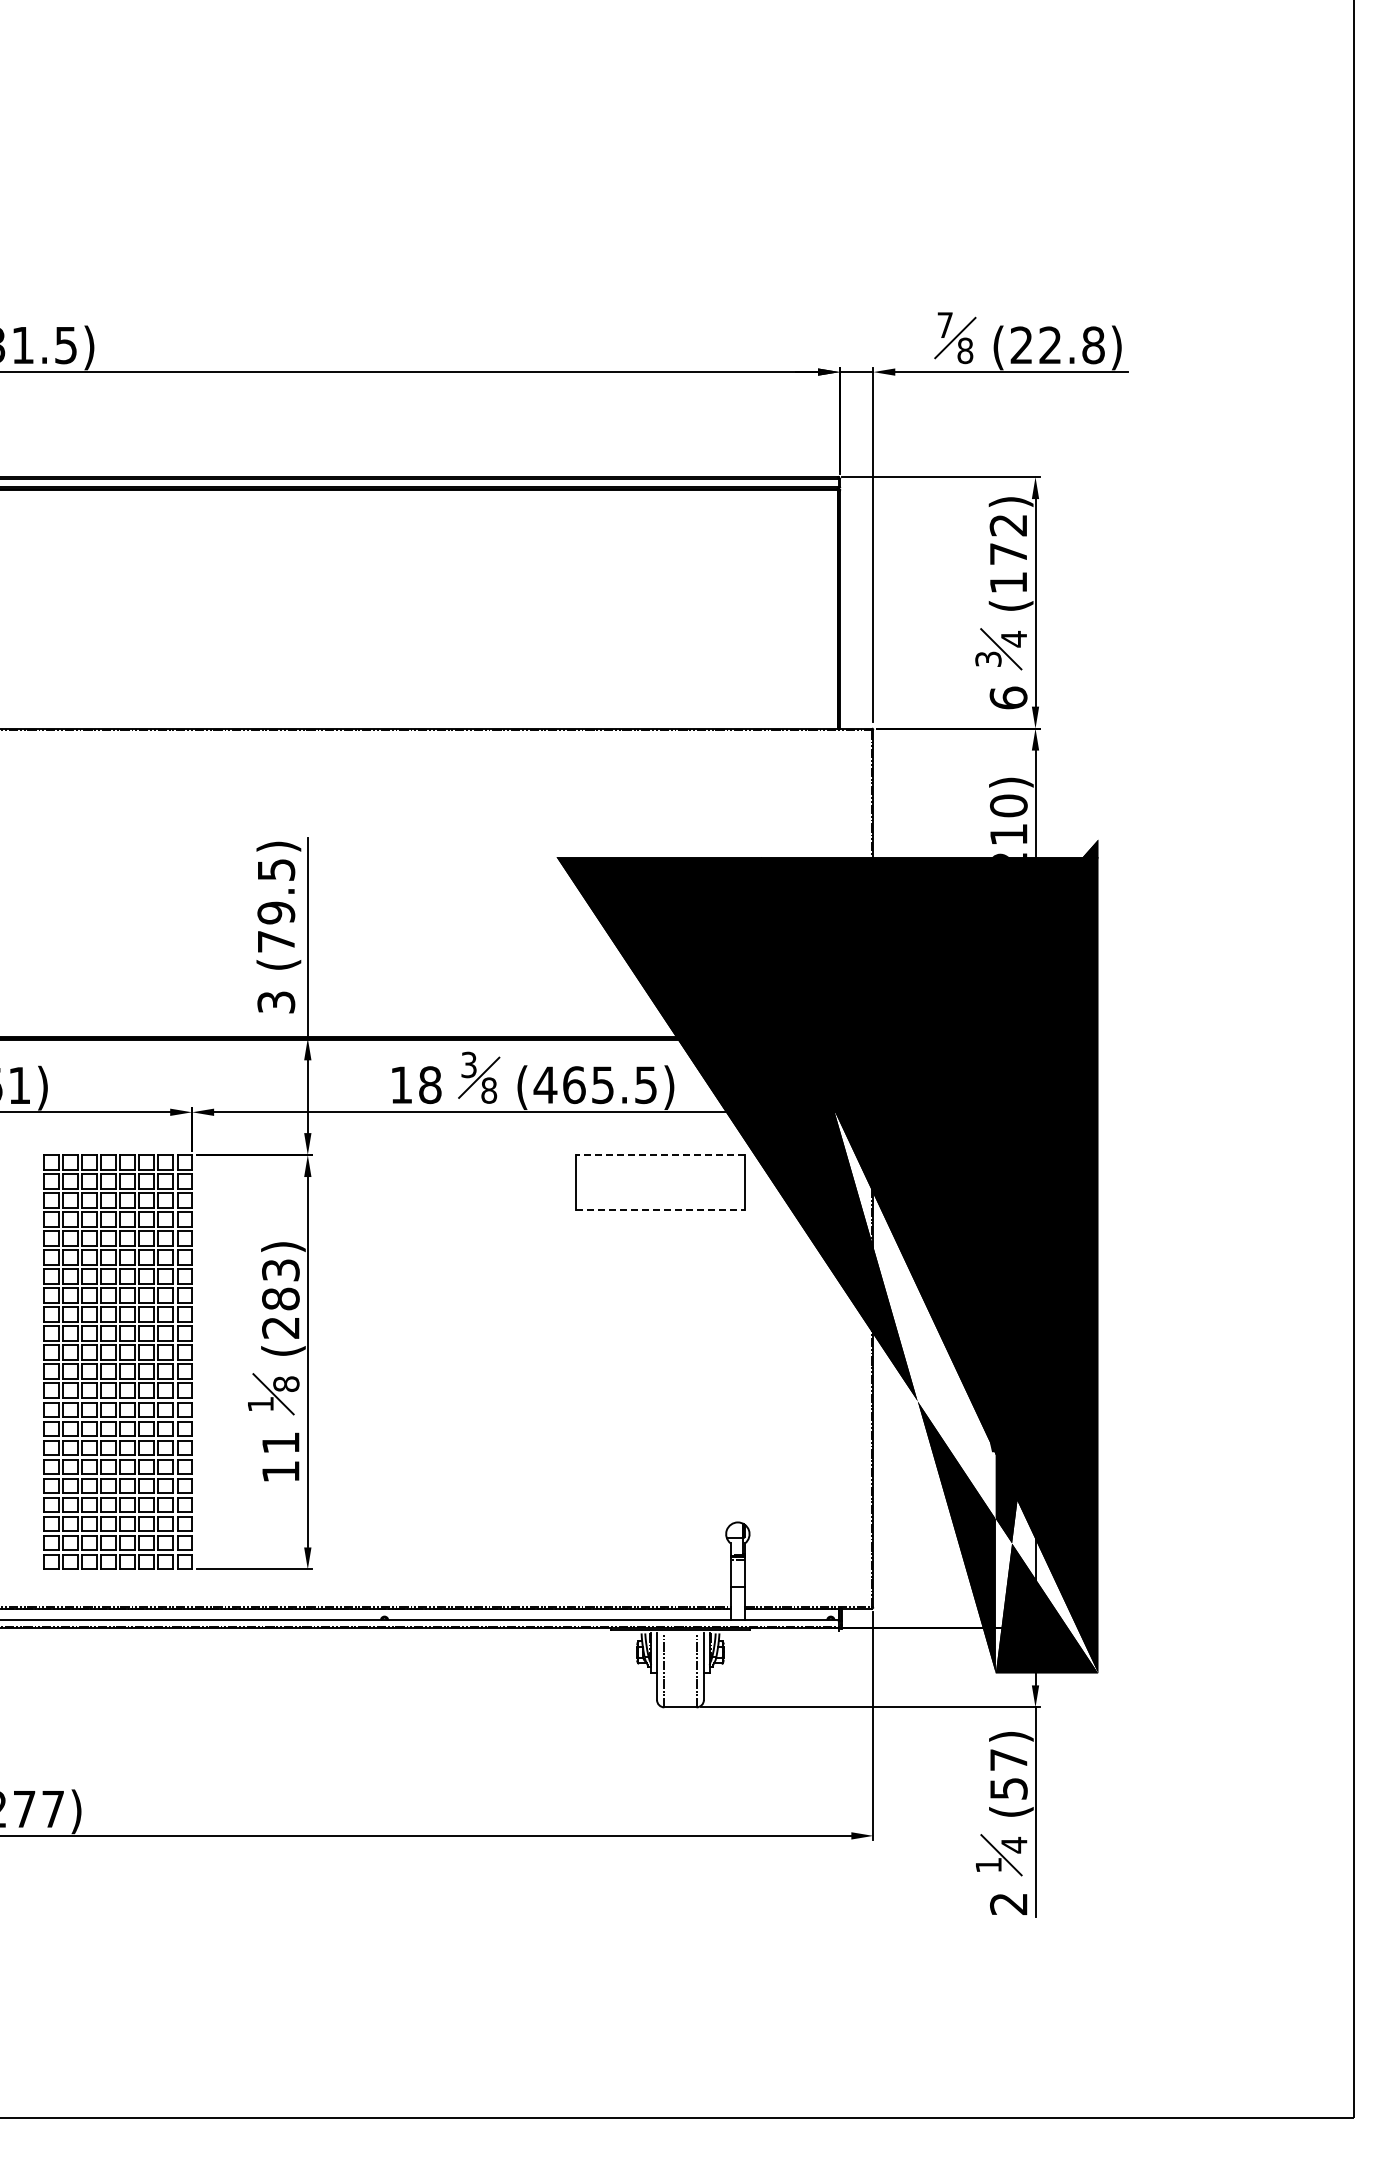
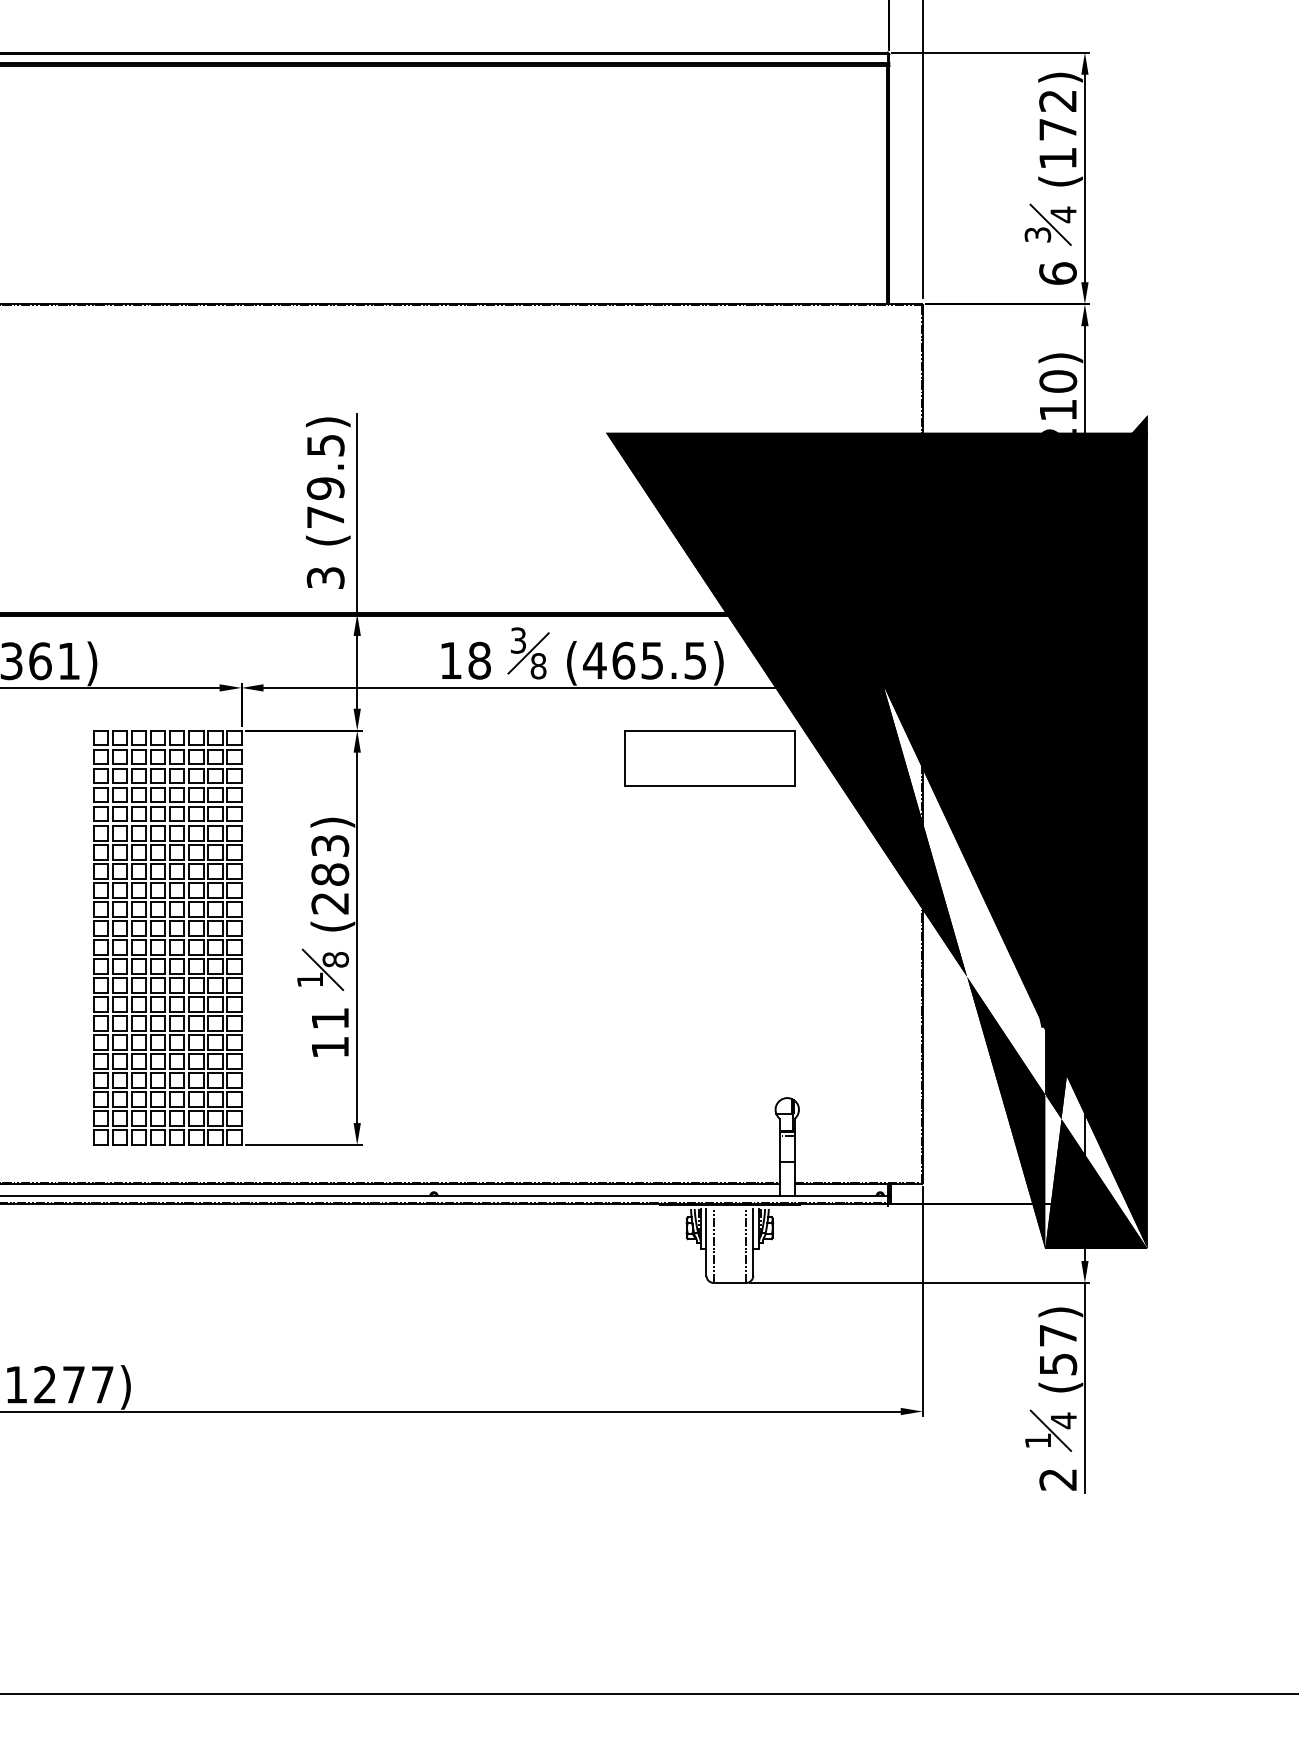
line: (660, 1155) -> (709, 731), dashed -> solid
line: (660, 1210) -> (709, 786), dashed -> solid

